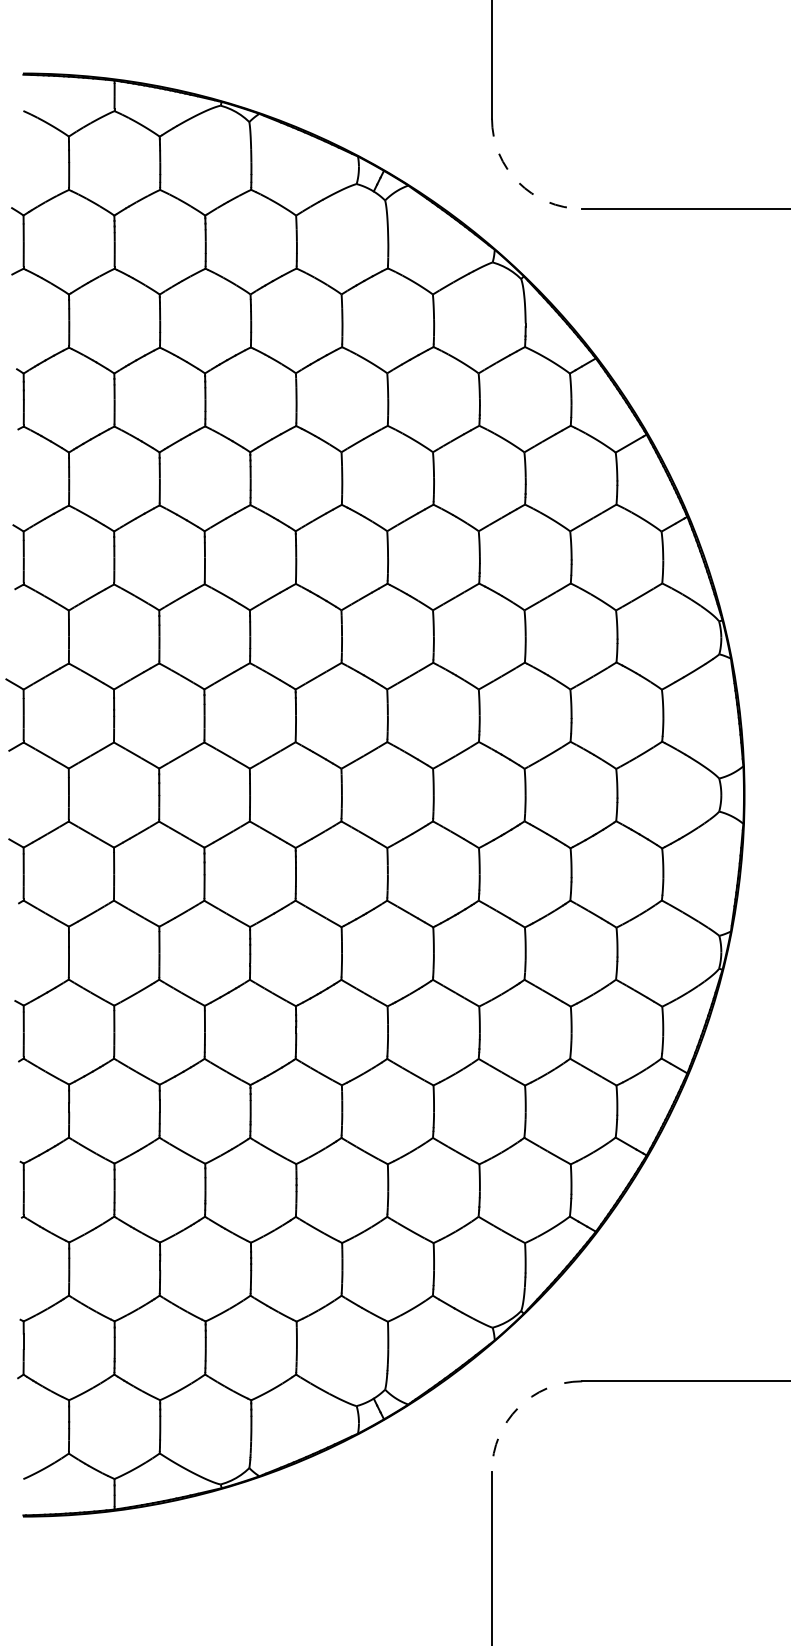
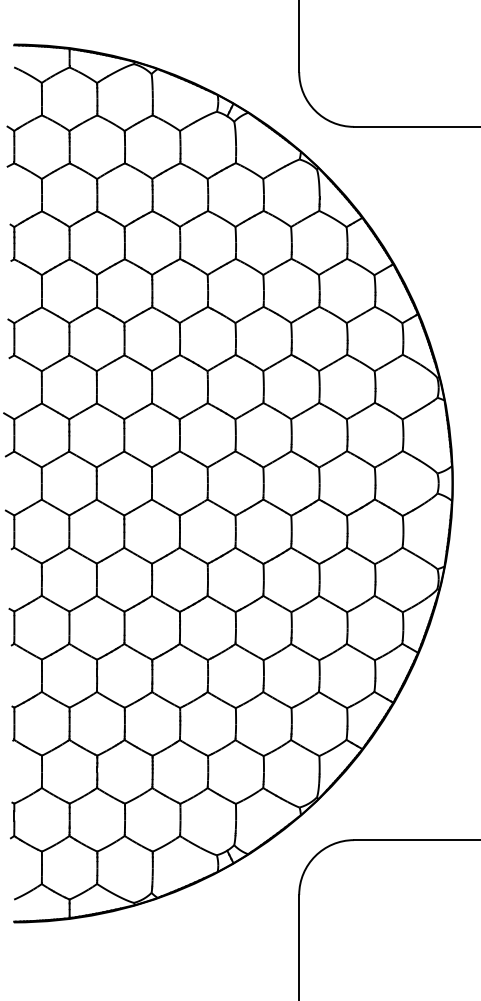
arc: (518, 181) -> (315, 110), dashed -> solid
arc: (518, 1408) -> (315, 856), dashed -> solid

